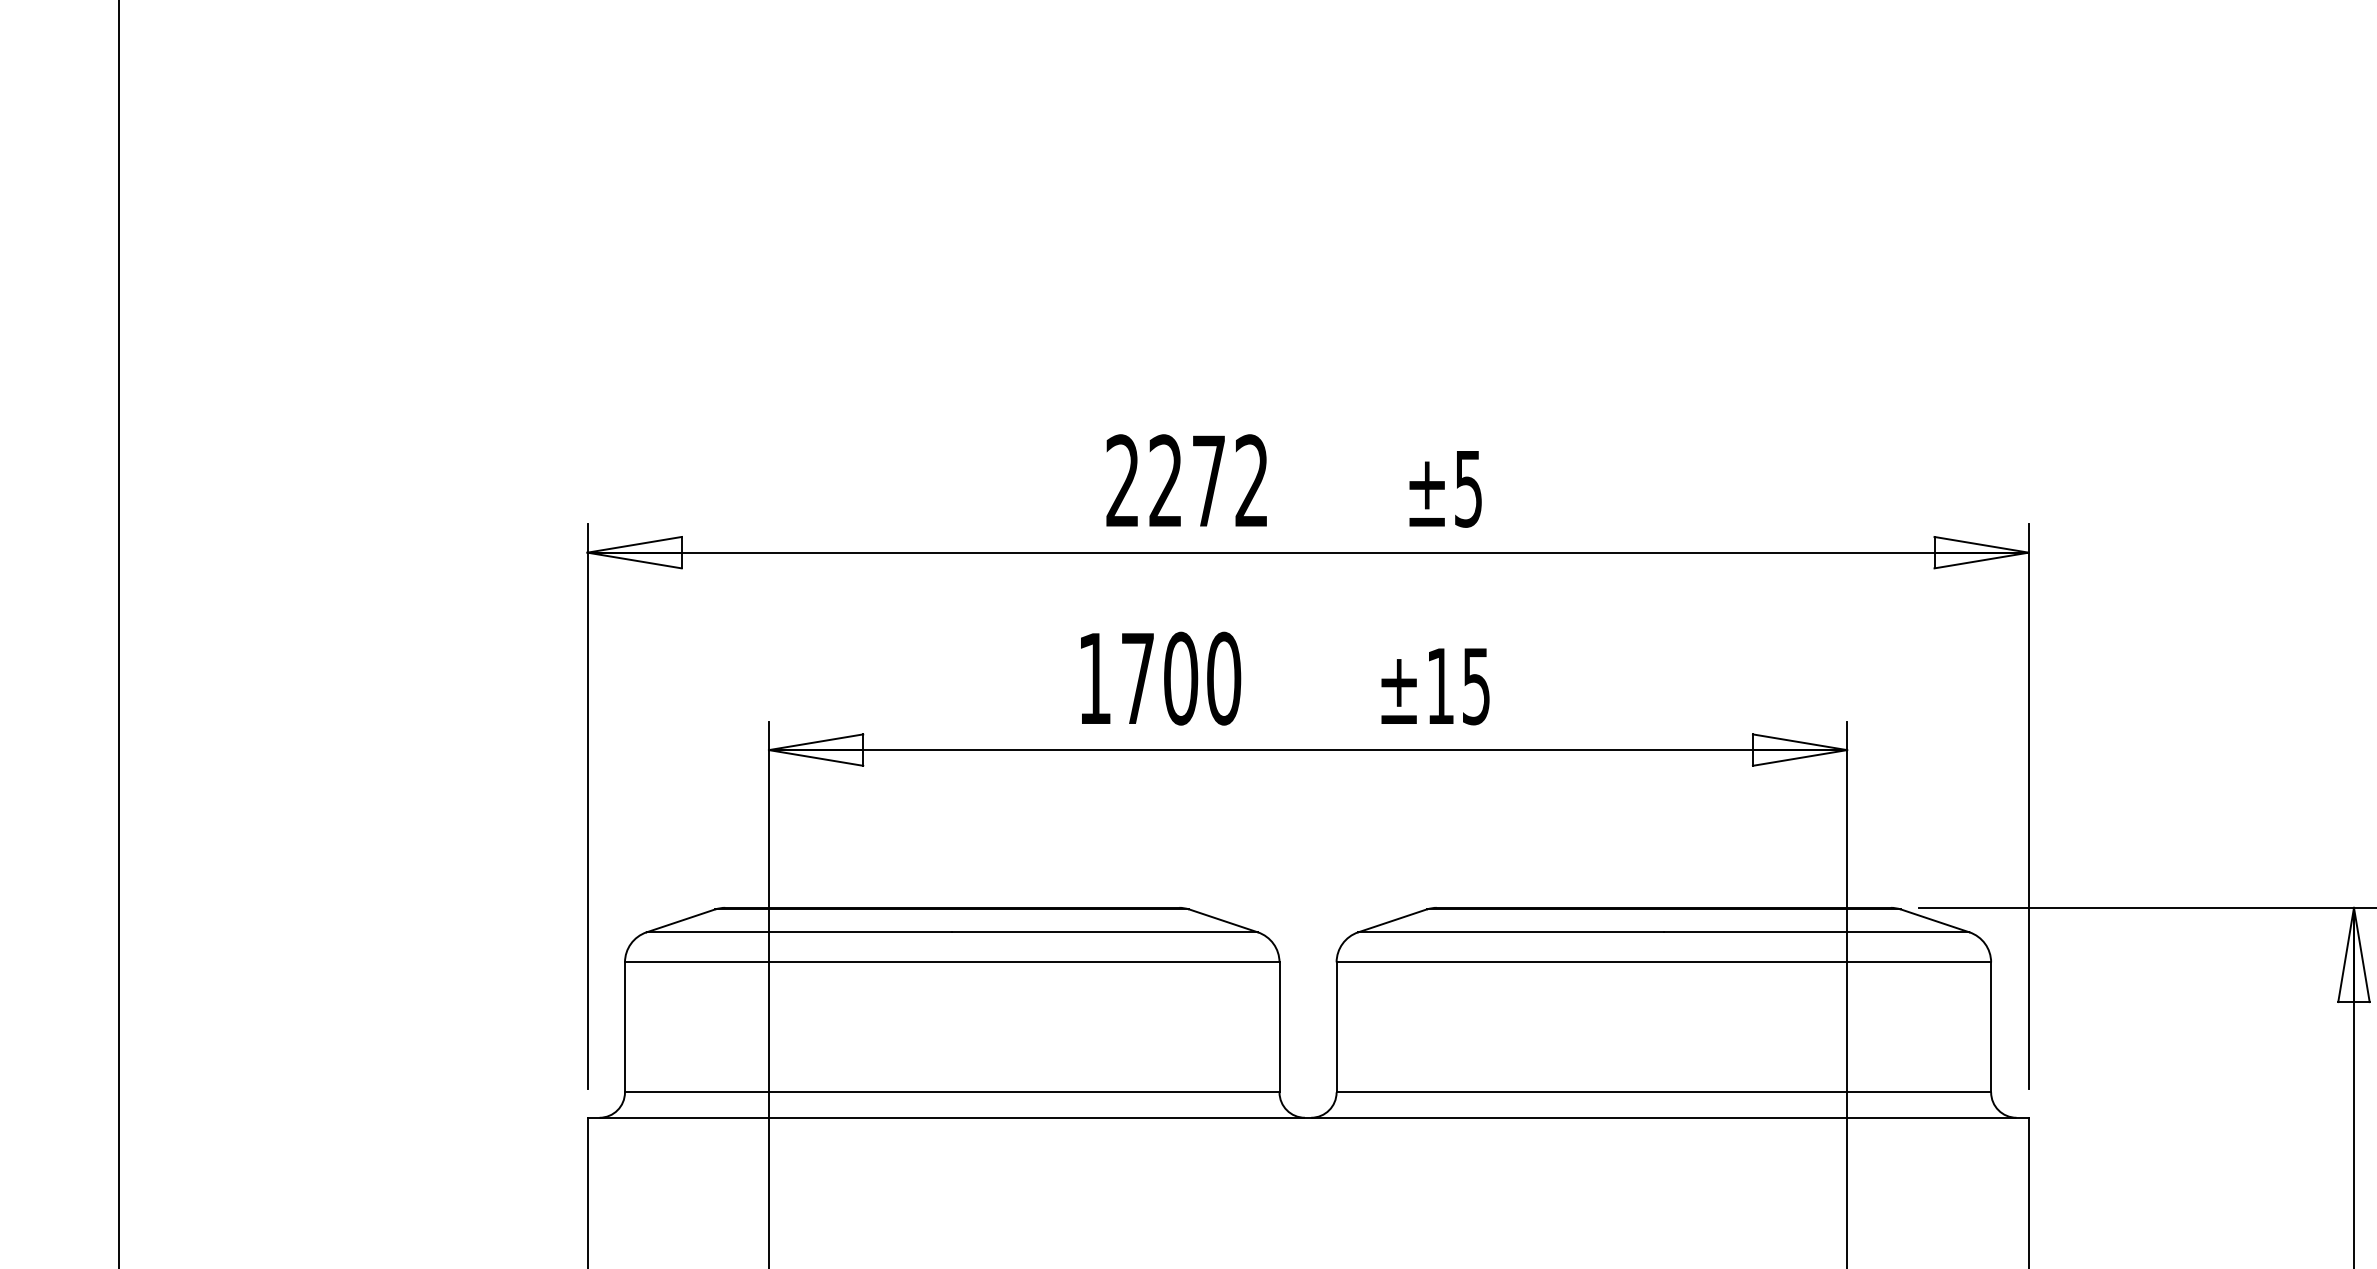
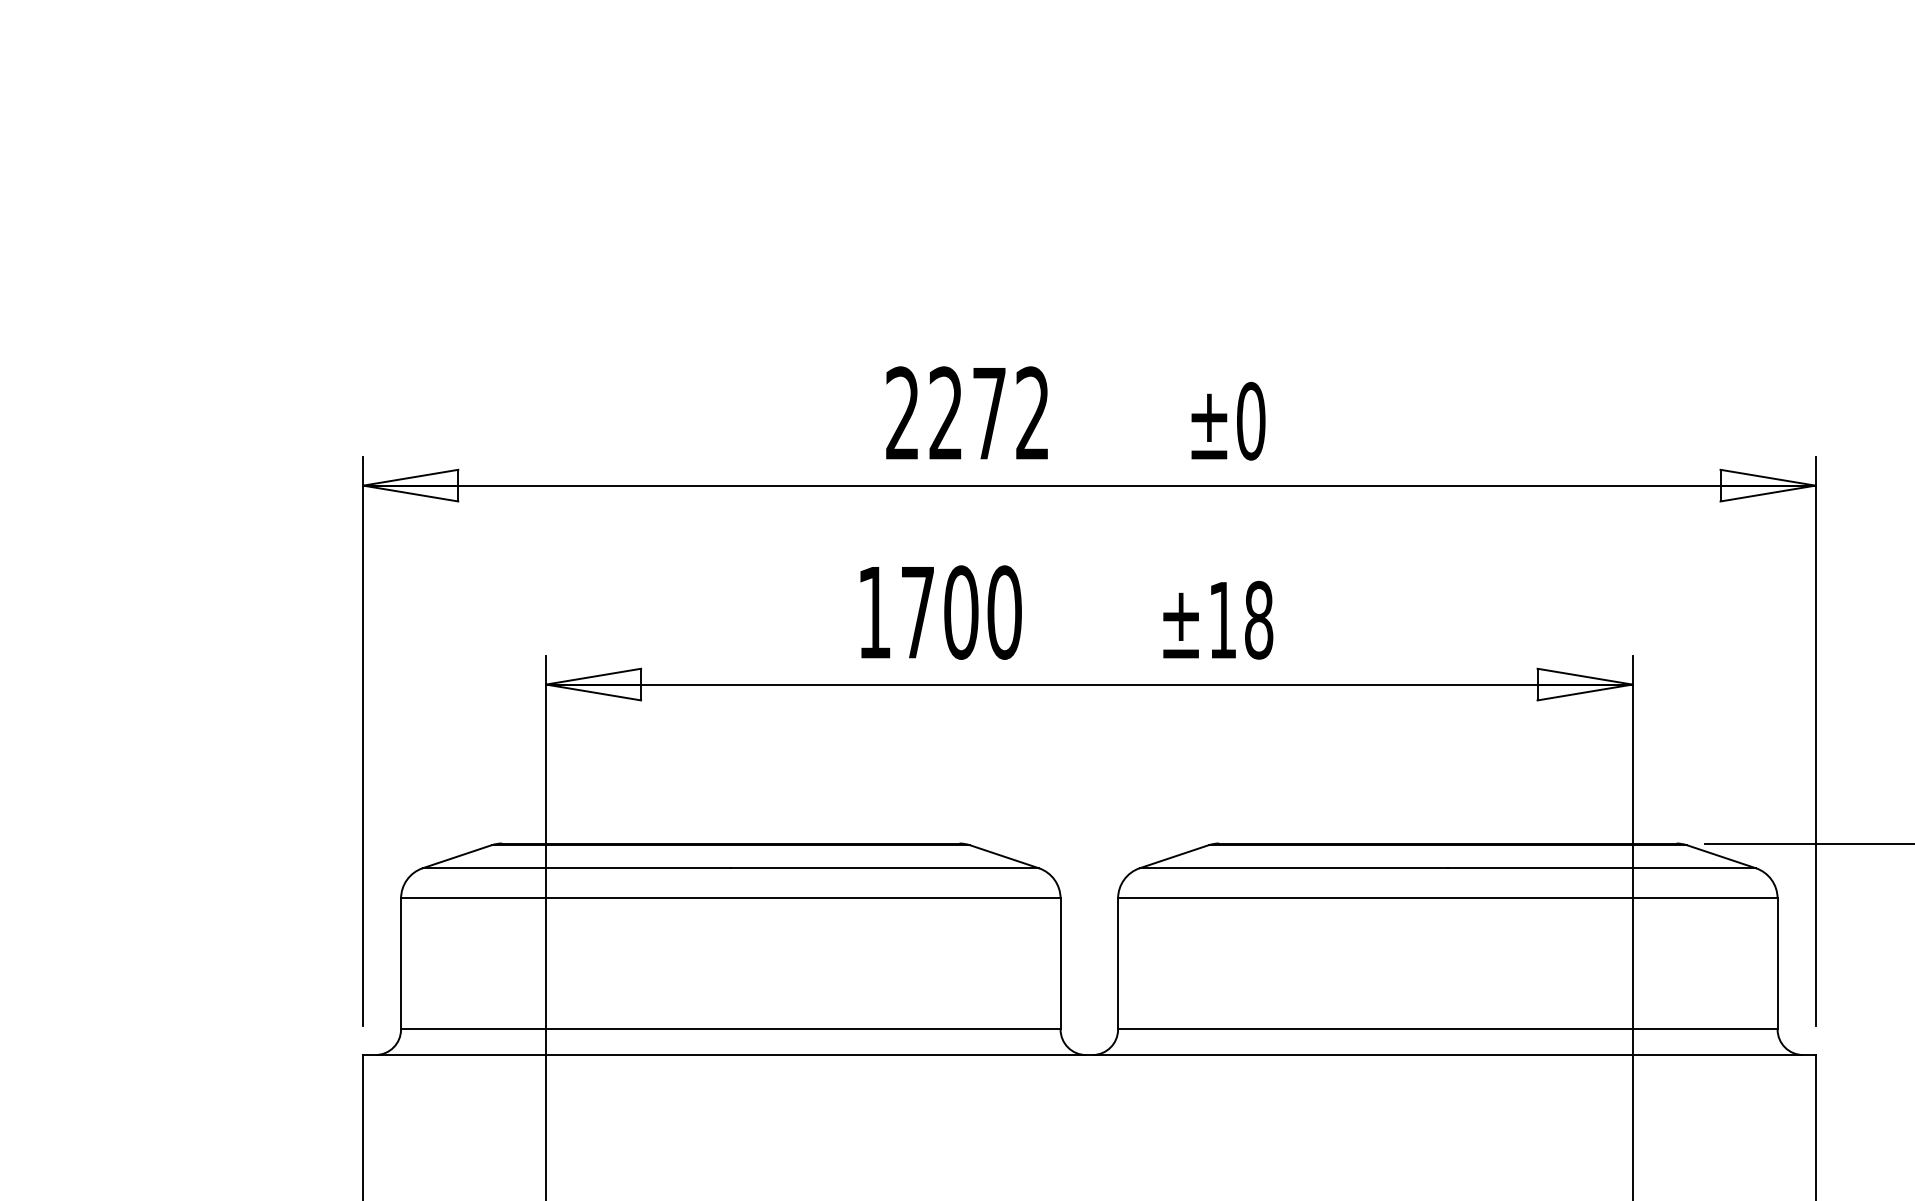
text: (1468, 488) -> (1250, 420), ±5 -> ±0
text: (1476, 686) -> (1259, 620), ±15 -> ±18

